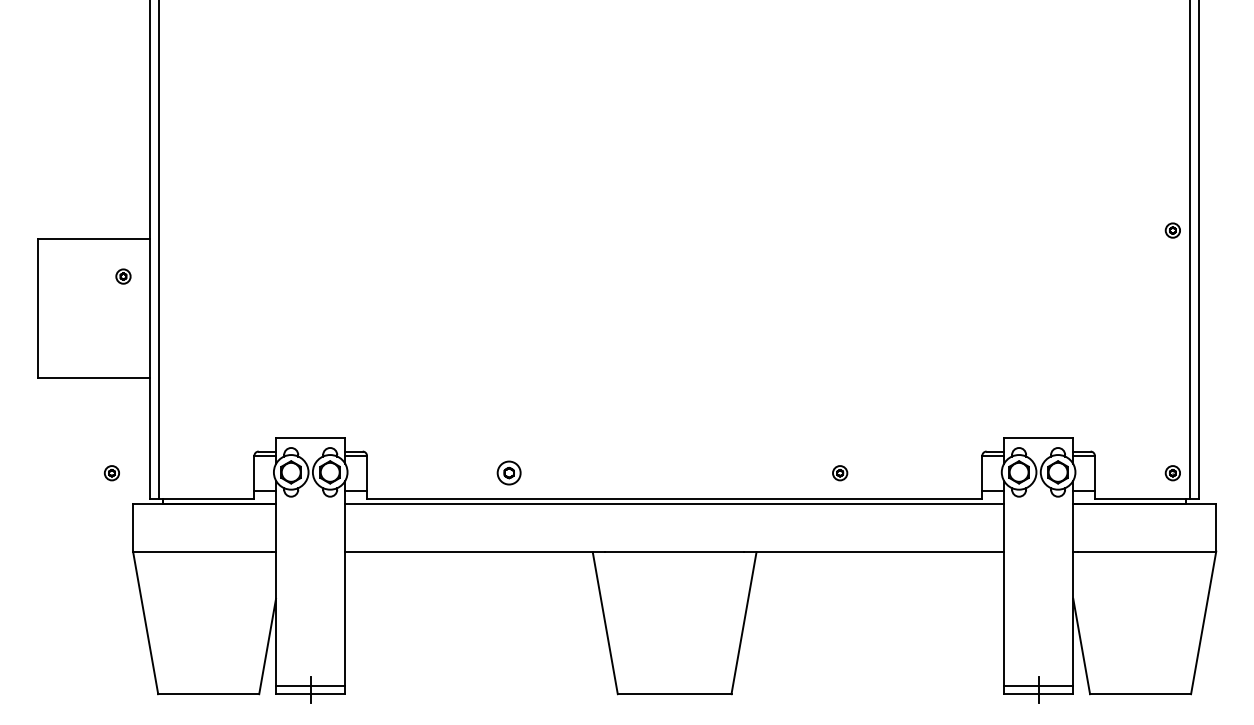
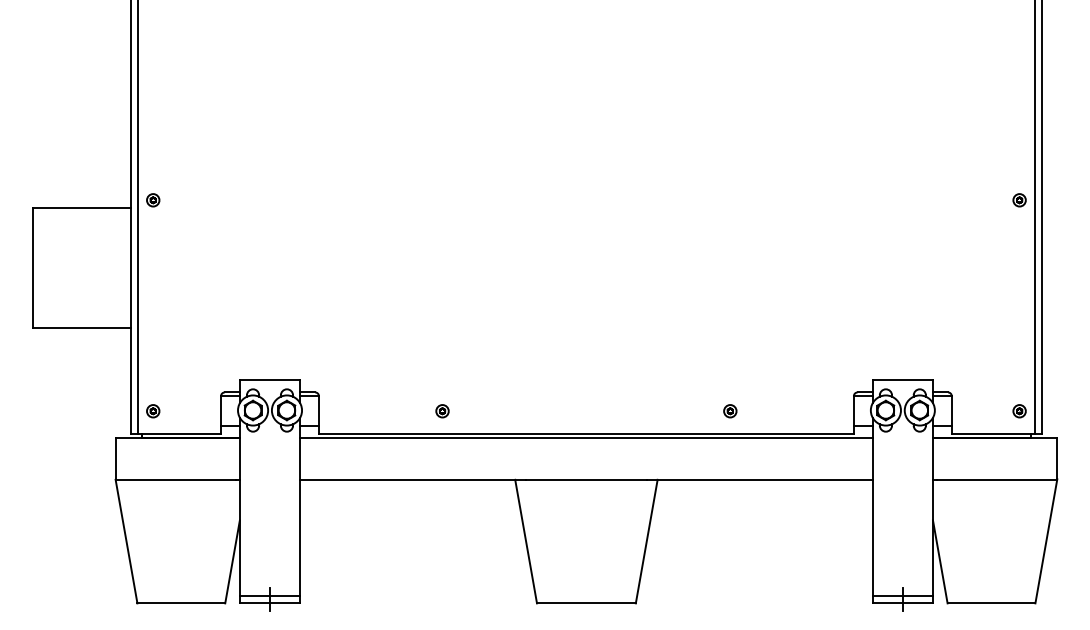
part: (123, 276) -> (153, 200), moved
part: (112, 473) -> (153, 411), moved
part: (509, 473) -> (442, 411), size x0.62

